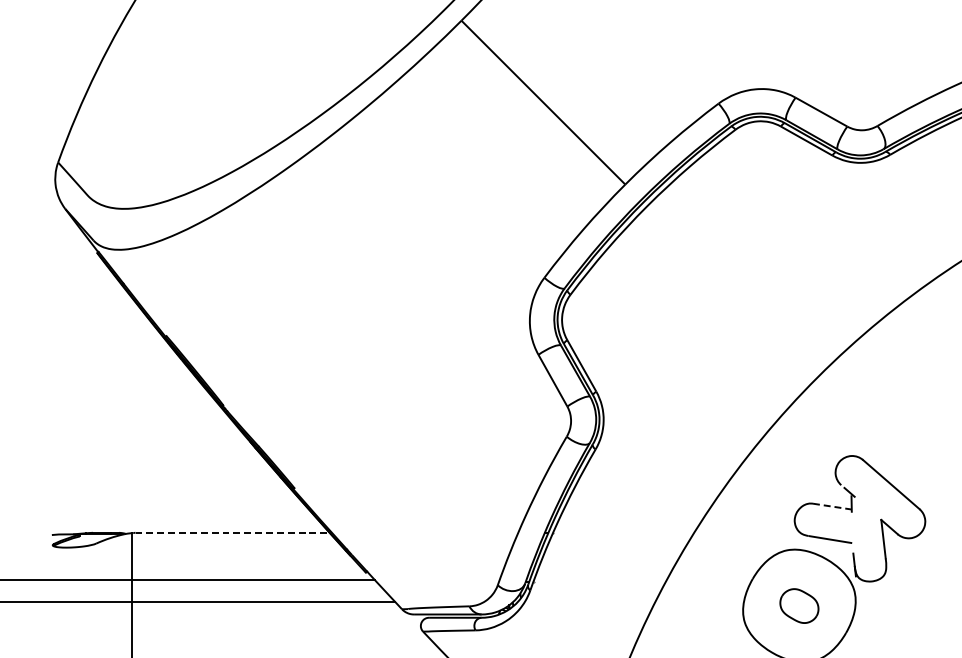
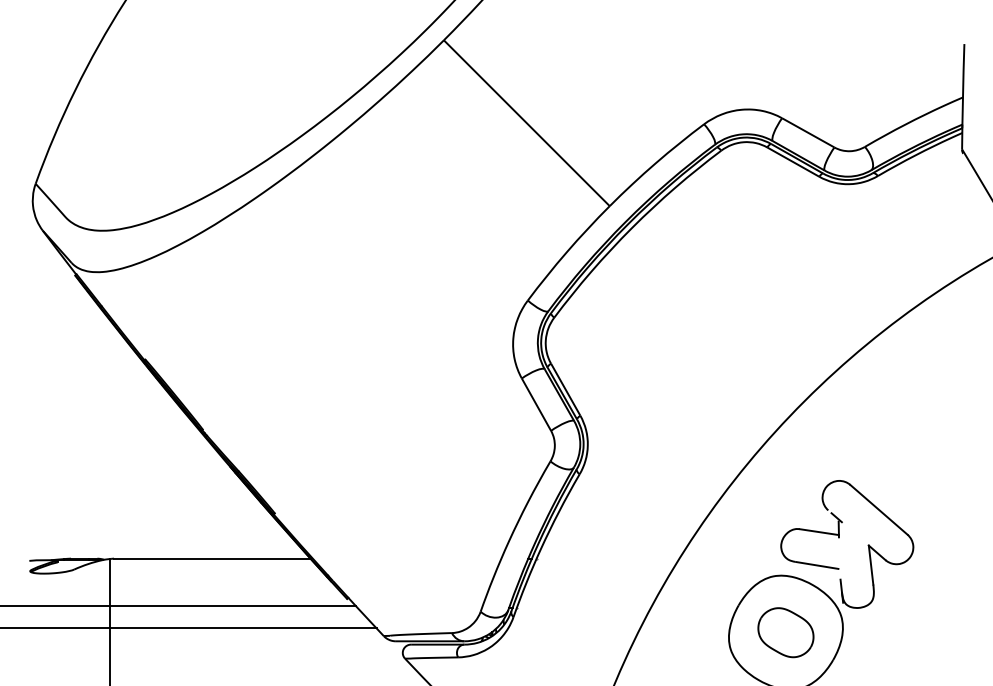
line: (832, 506) -> (819, 532), dashed -> solid
line: (232, 532) -> (212, 558), dashed -> solid
part: (798, 605) -> (785, 632), size x1.43

